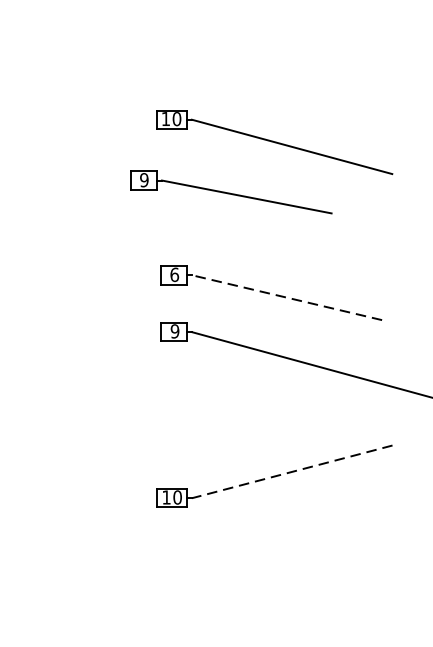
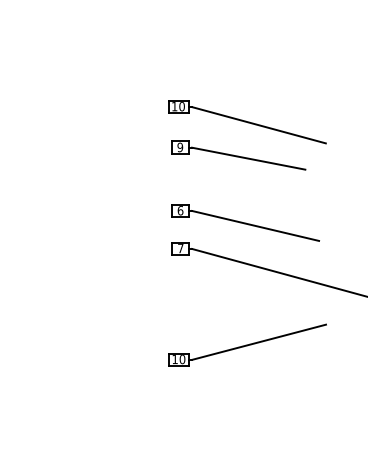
part: (231, 192) -> (238, 155), moved
line: (286, 297) -> (255, 225), dashed -> solid
text: (174, 331) -> (180, 248), 9 -> 7
line: (291, 472) -> (258, 342), dashed -> solid

